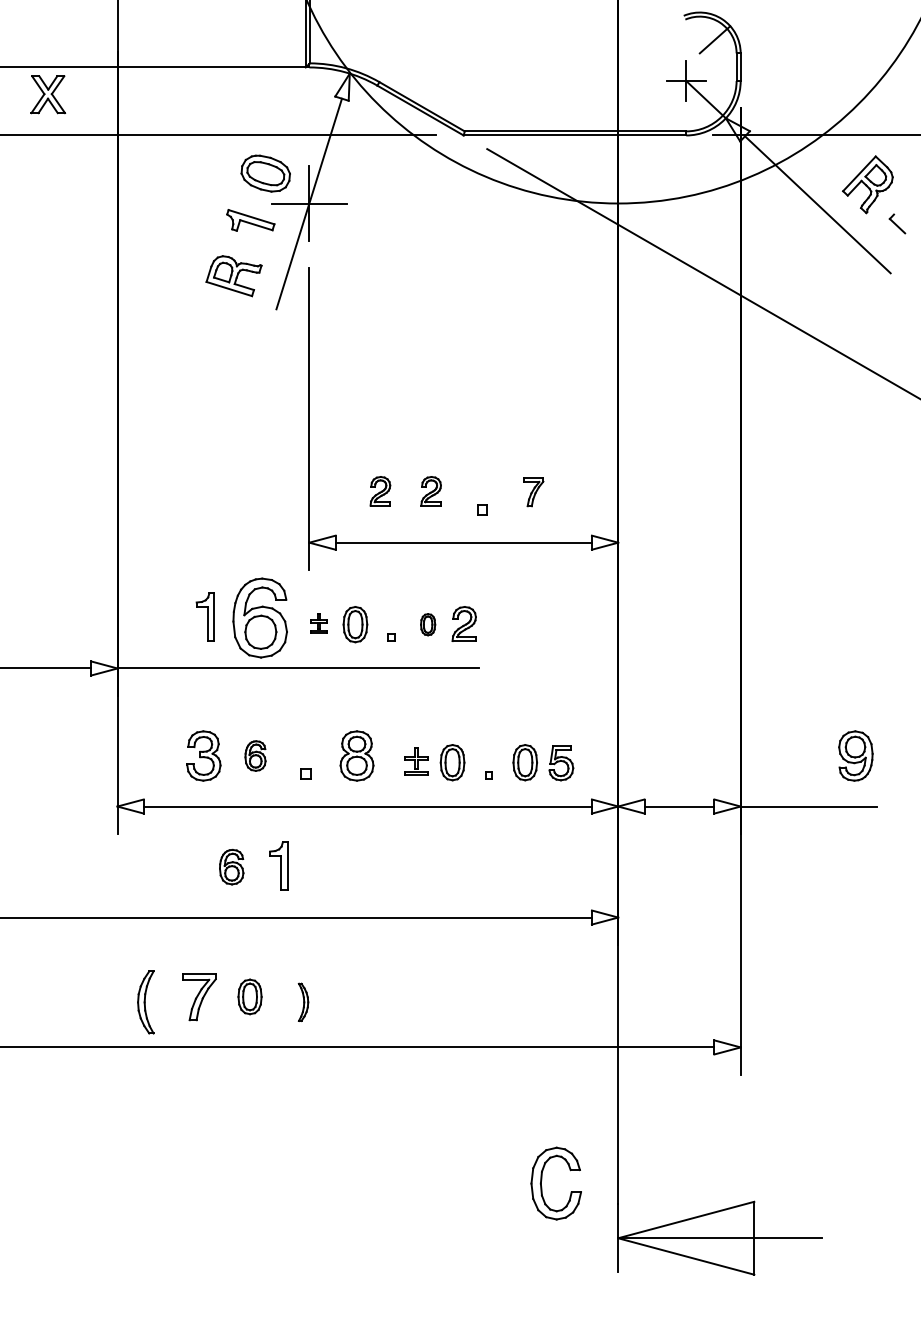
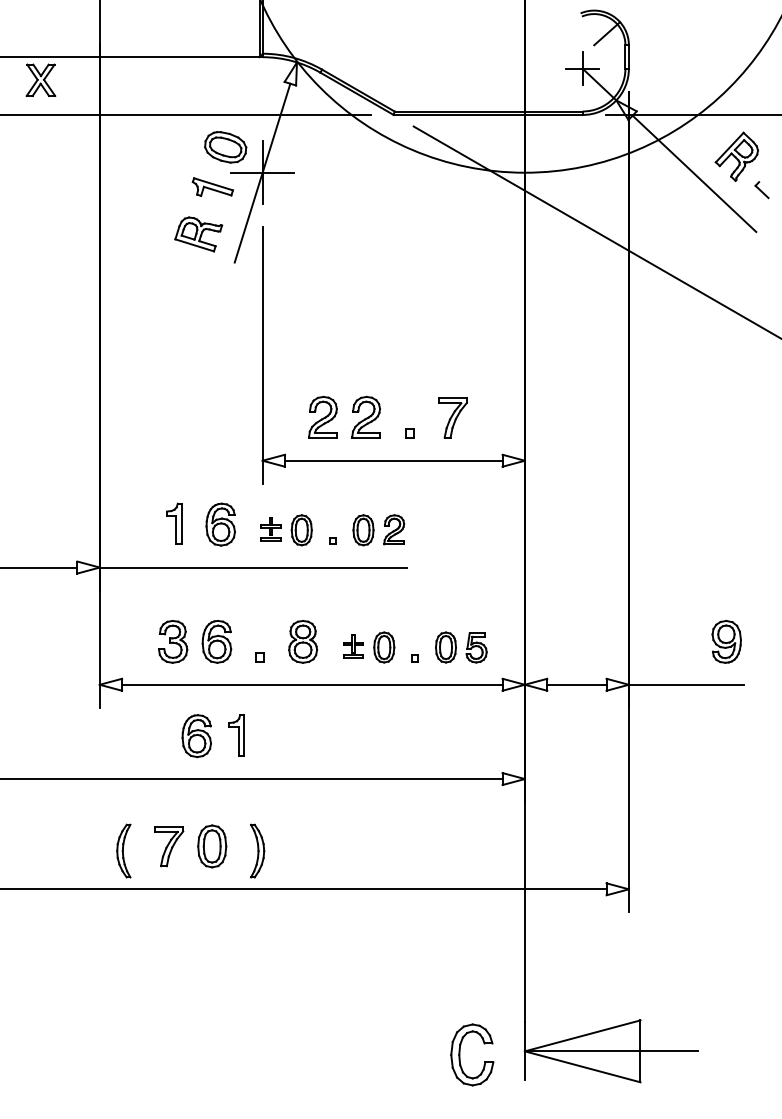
part: (379, 490) -> (322, 416), size x1.67
part: (430, 490) -> (365, 416), size x1.67
part: (532, 491) -> (452, 417), size x1.67
part: (259, 617) -> (220, 524), size x0.62
part: (318, 623) -> (270, 529), size x1.43
part: (428, 624) -> (363, 530), size x1.67
part: (254, 755) -> (216, 641), size x1.67
part: (231, 867) -> (196, 736), size x1.43
part: (250, 996) -> (212, 846), size x1.43
part: (303, 1001) -> (257, 850), size x1.67
part: (542, 1183) -> (460, 1054), moved

